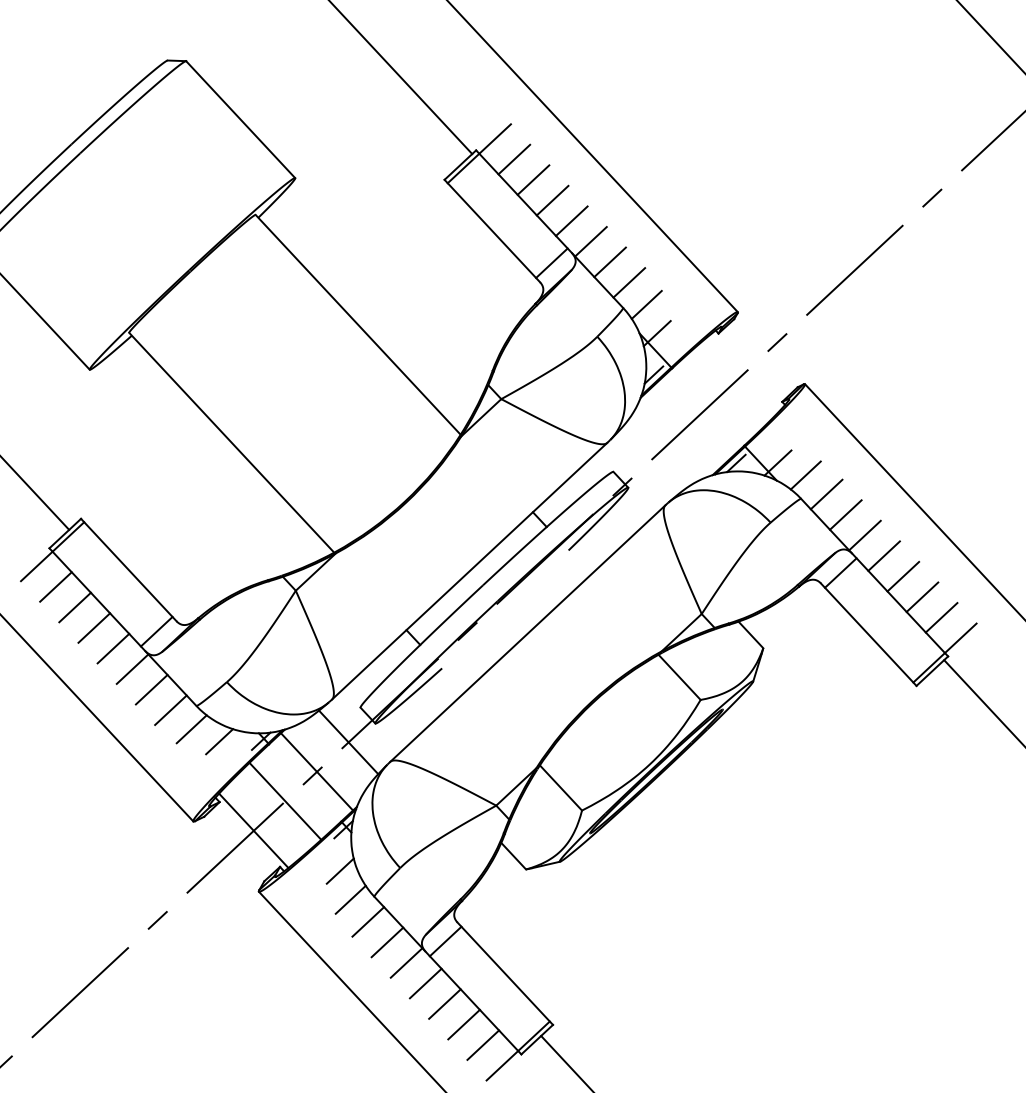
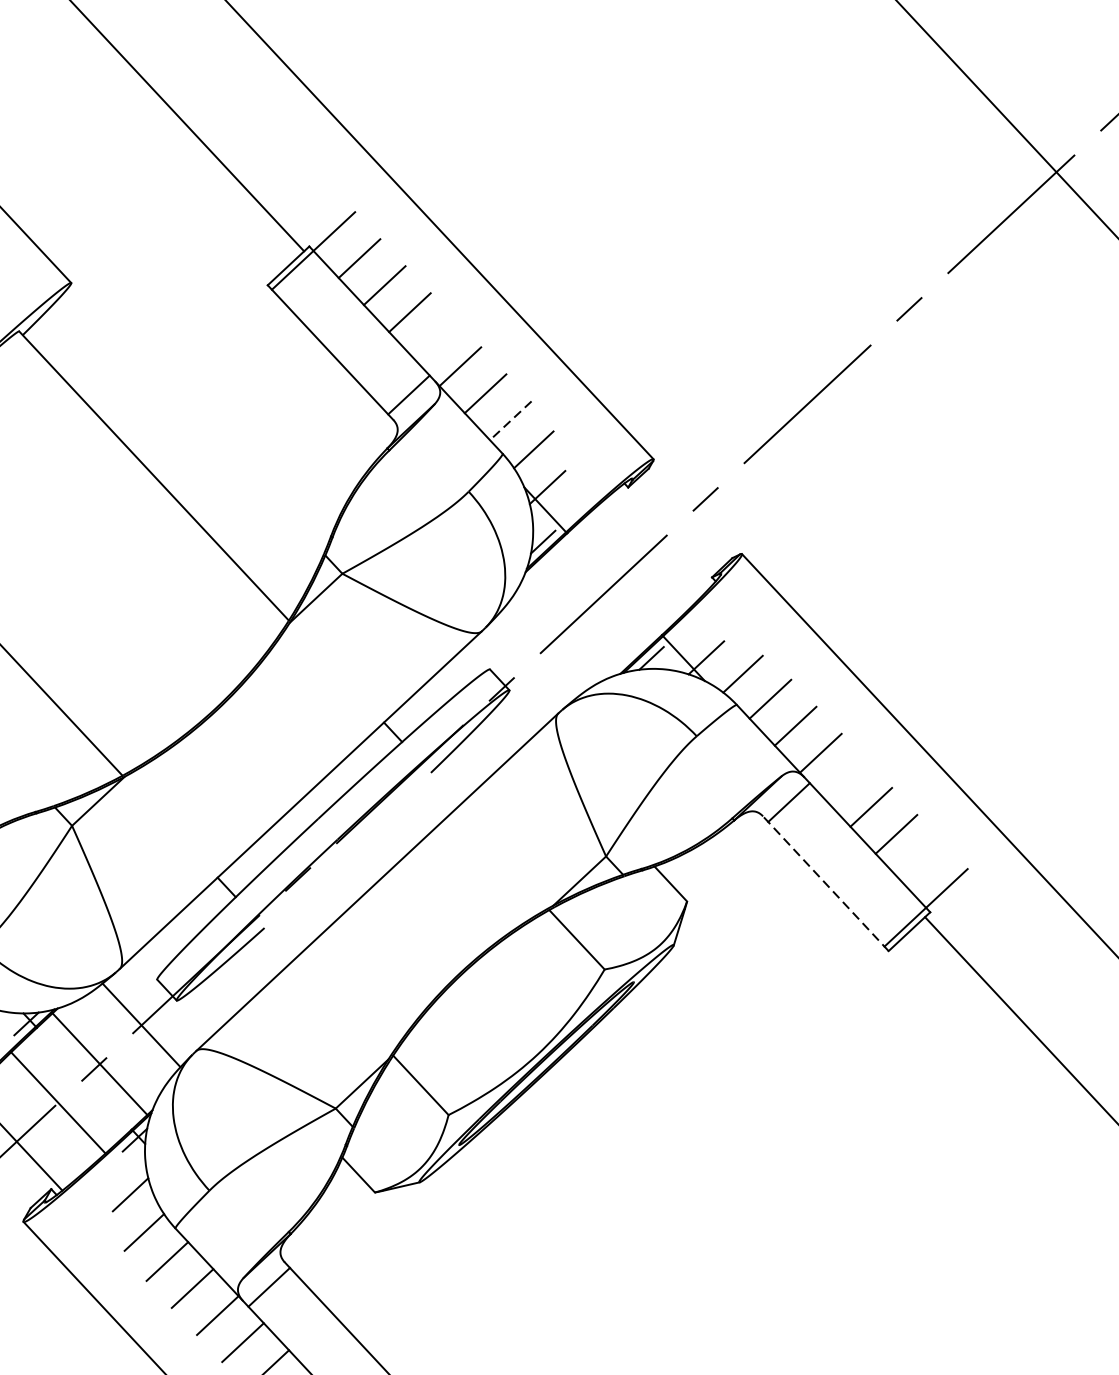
line: (571, 220) -> (434, 338), removed
line: (629, 282) -> (511, 420), solid -> dashed
line: (883, 555) -> (845, 779), removed
line: (941, 617) -> (921, 861), removed
line: (868, 634) -> (825, 883), solid -> dashed

